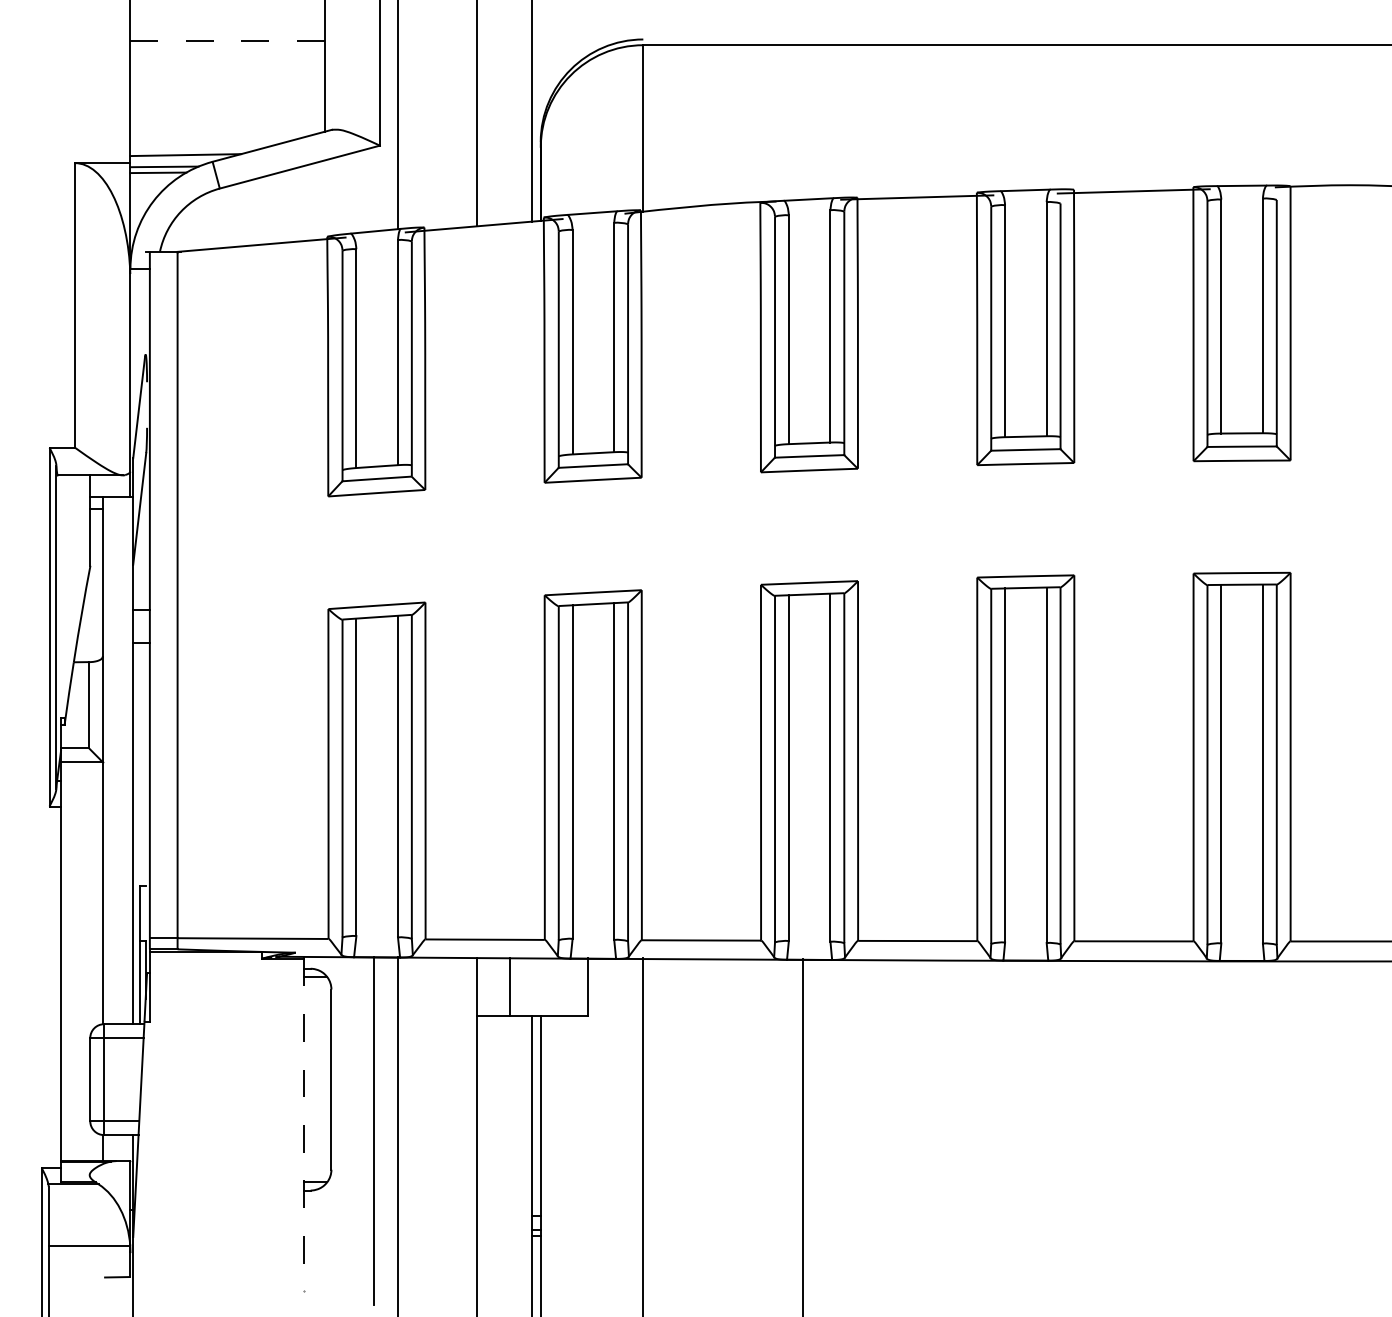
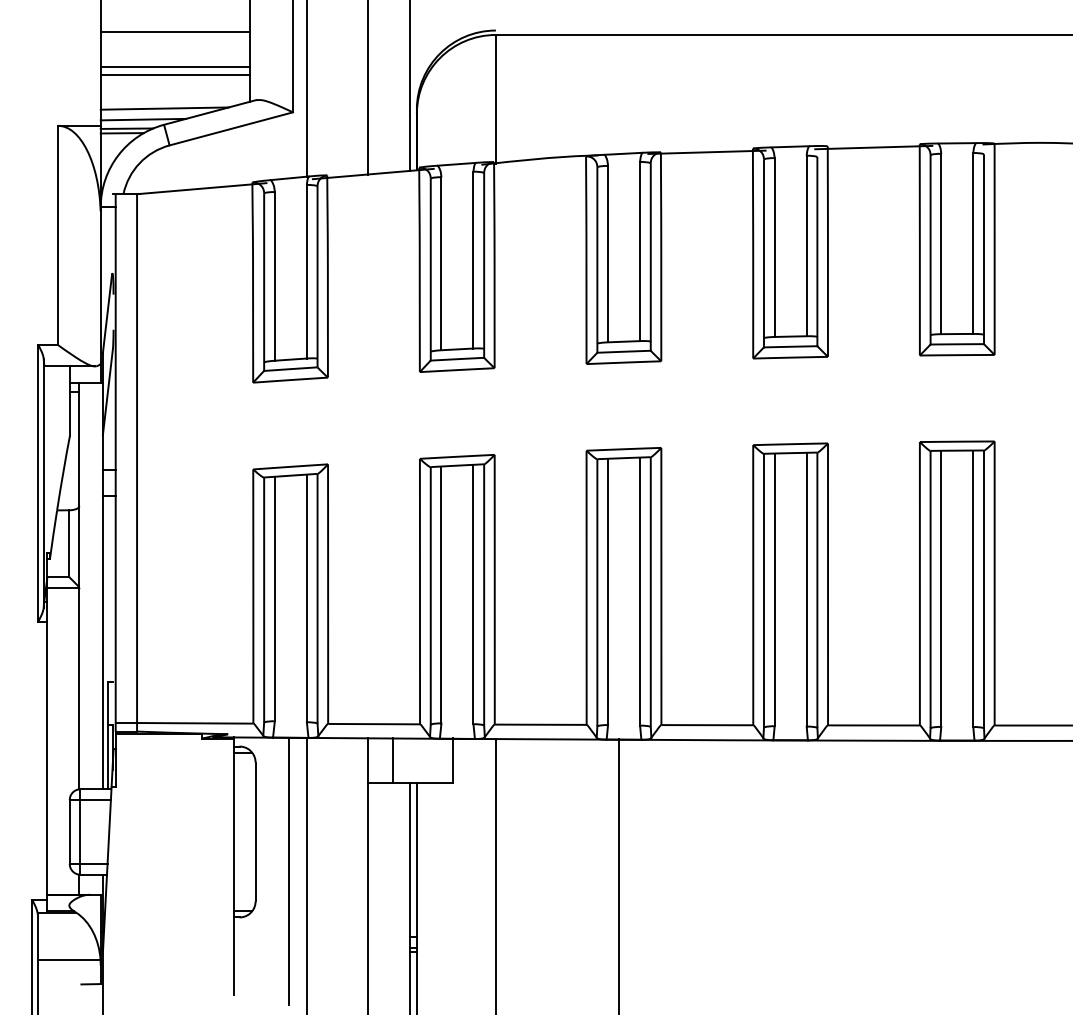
line: (227, 40) -> (175, 31), dashed -> solid
line: (227, 87) -> (175, 67), added
line: (227, 97) -> (175, 75), added
line: (213, 140) -> (164, 108), added
line: (303, 1125) -> (234, 867), dashed -> solid

